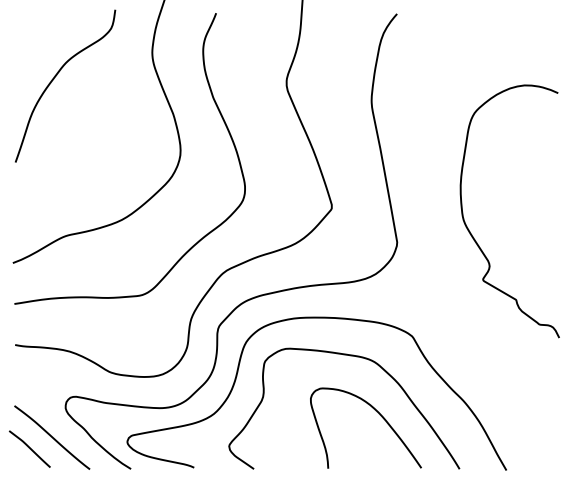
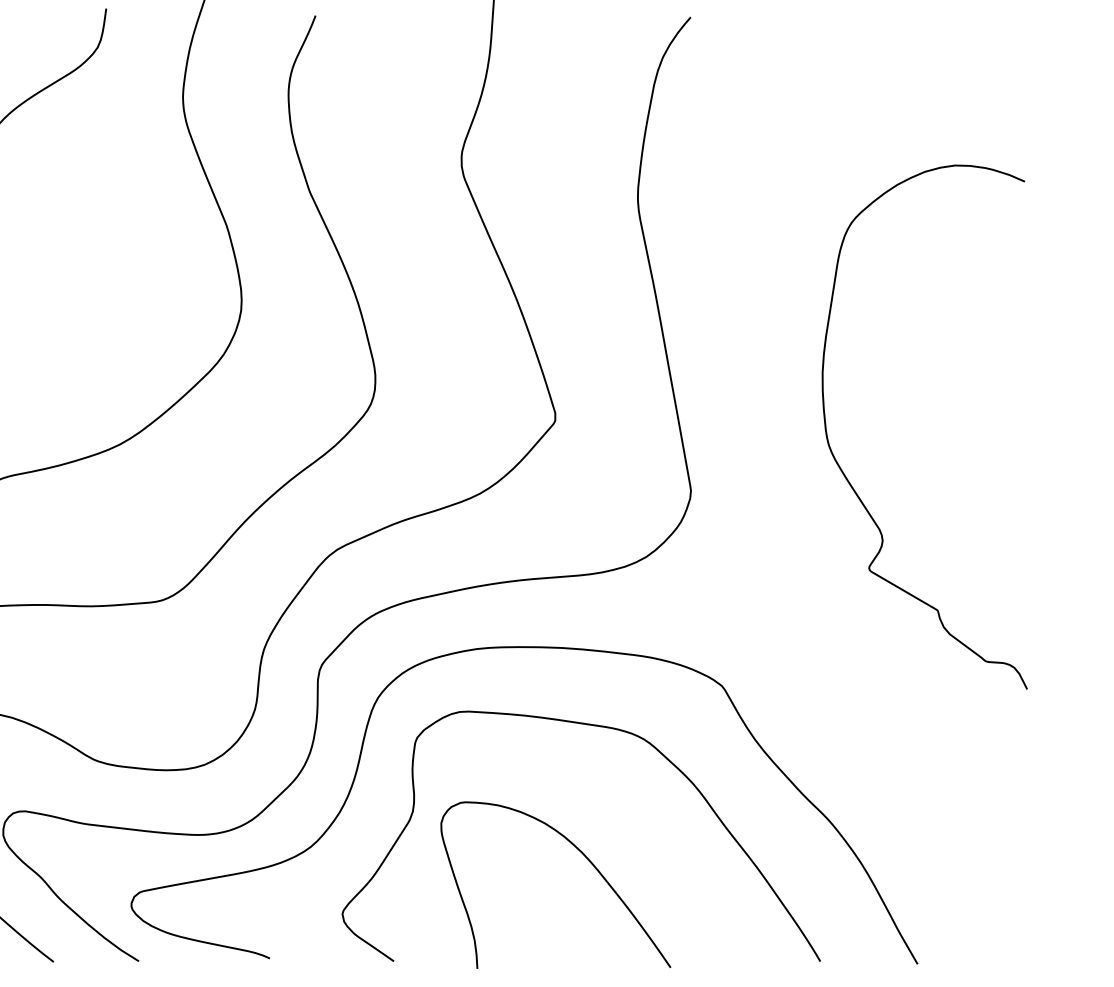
curve: (380, 416) -> (585, 860), moved

